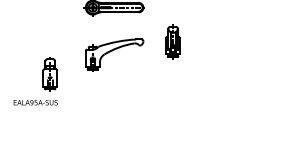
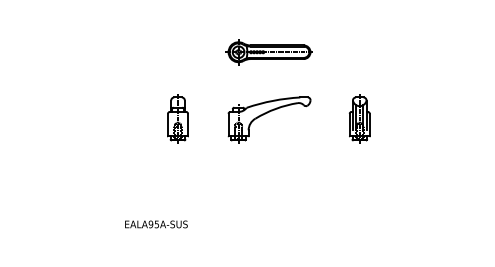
part: (172, 41) -> (359, 118), moved
part: (49, 73) -> (177, 118), moved
text: (35, 102) -> (156, 224), moved

